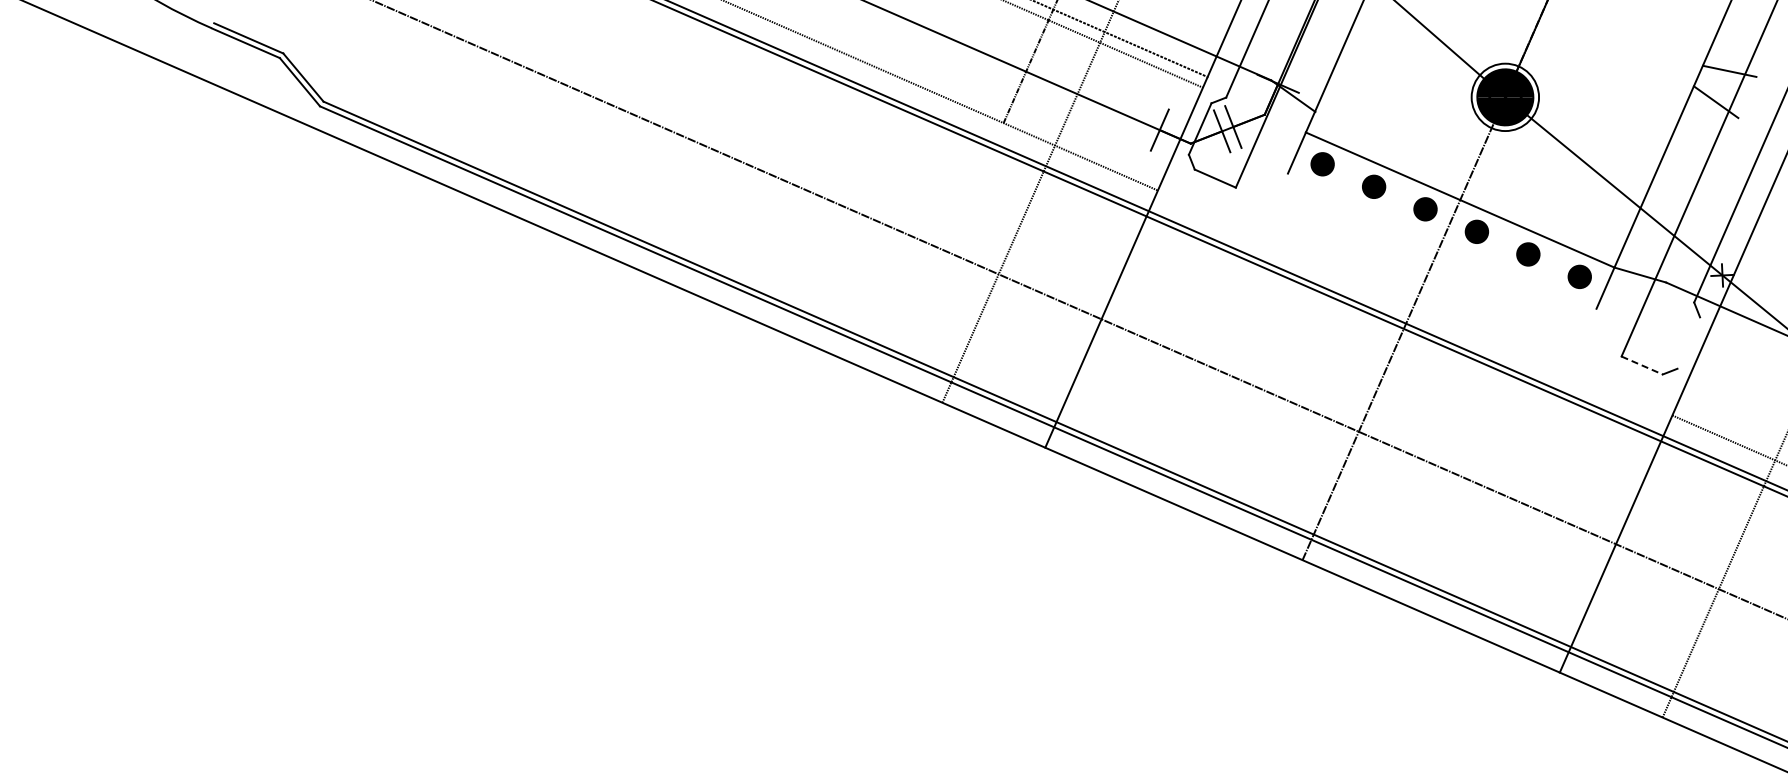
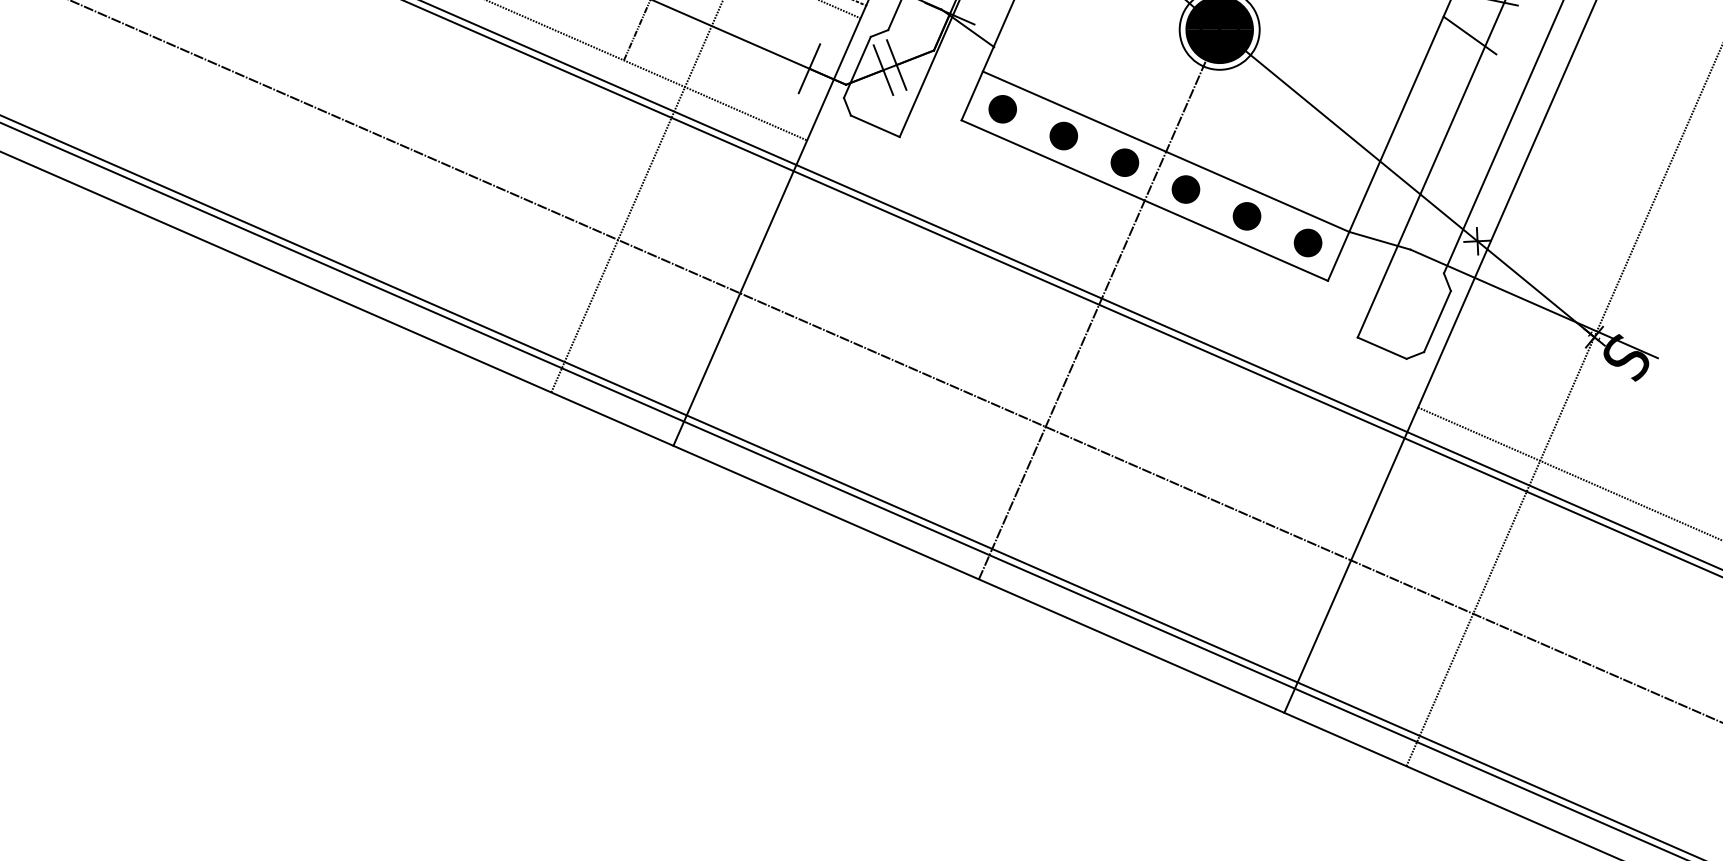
line: (1441, 240) -> (1143, 199), added
line: (1688, 342) -> (1437, 320), added
line: (1642, 365) -> (1382, 348), dashed -> solid

